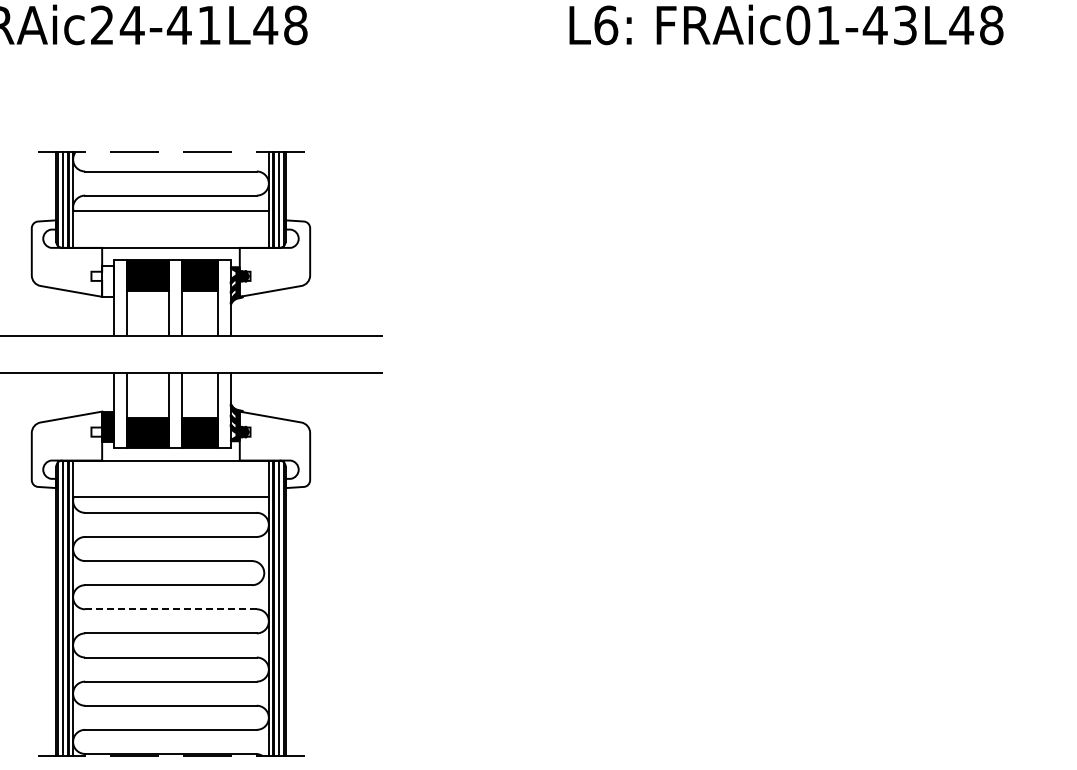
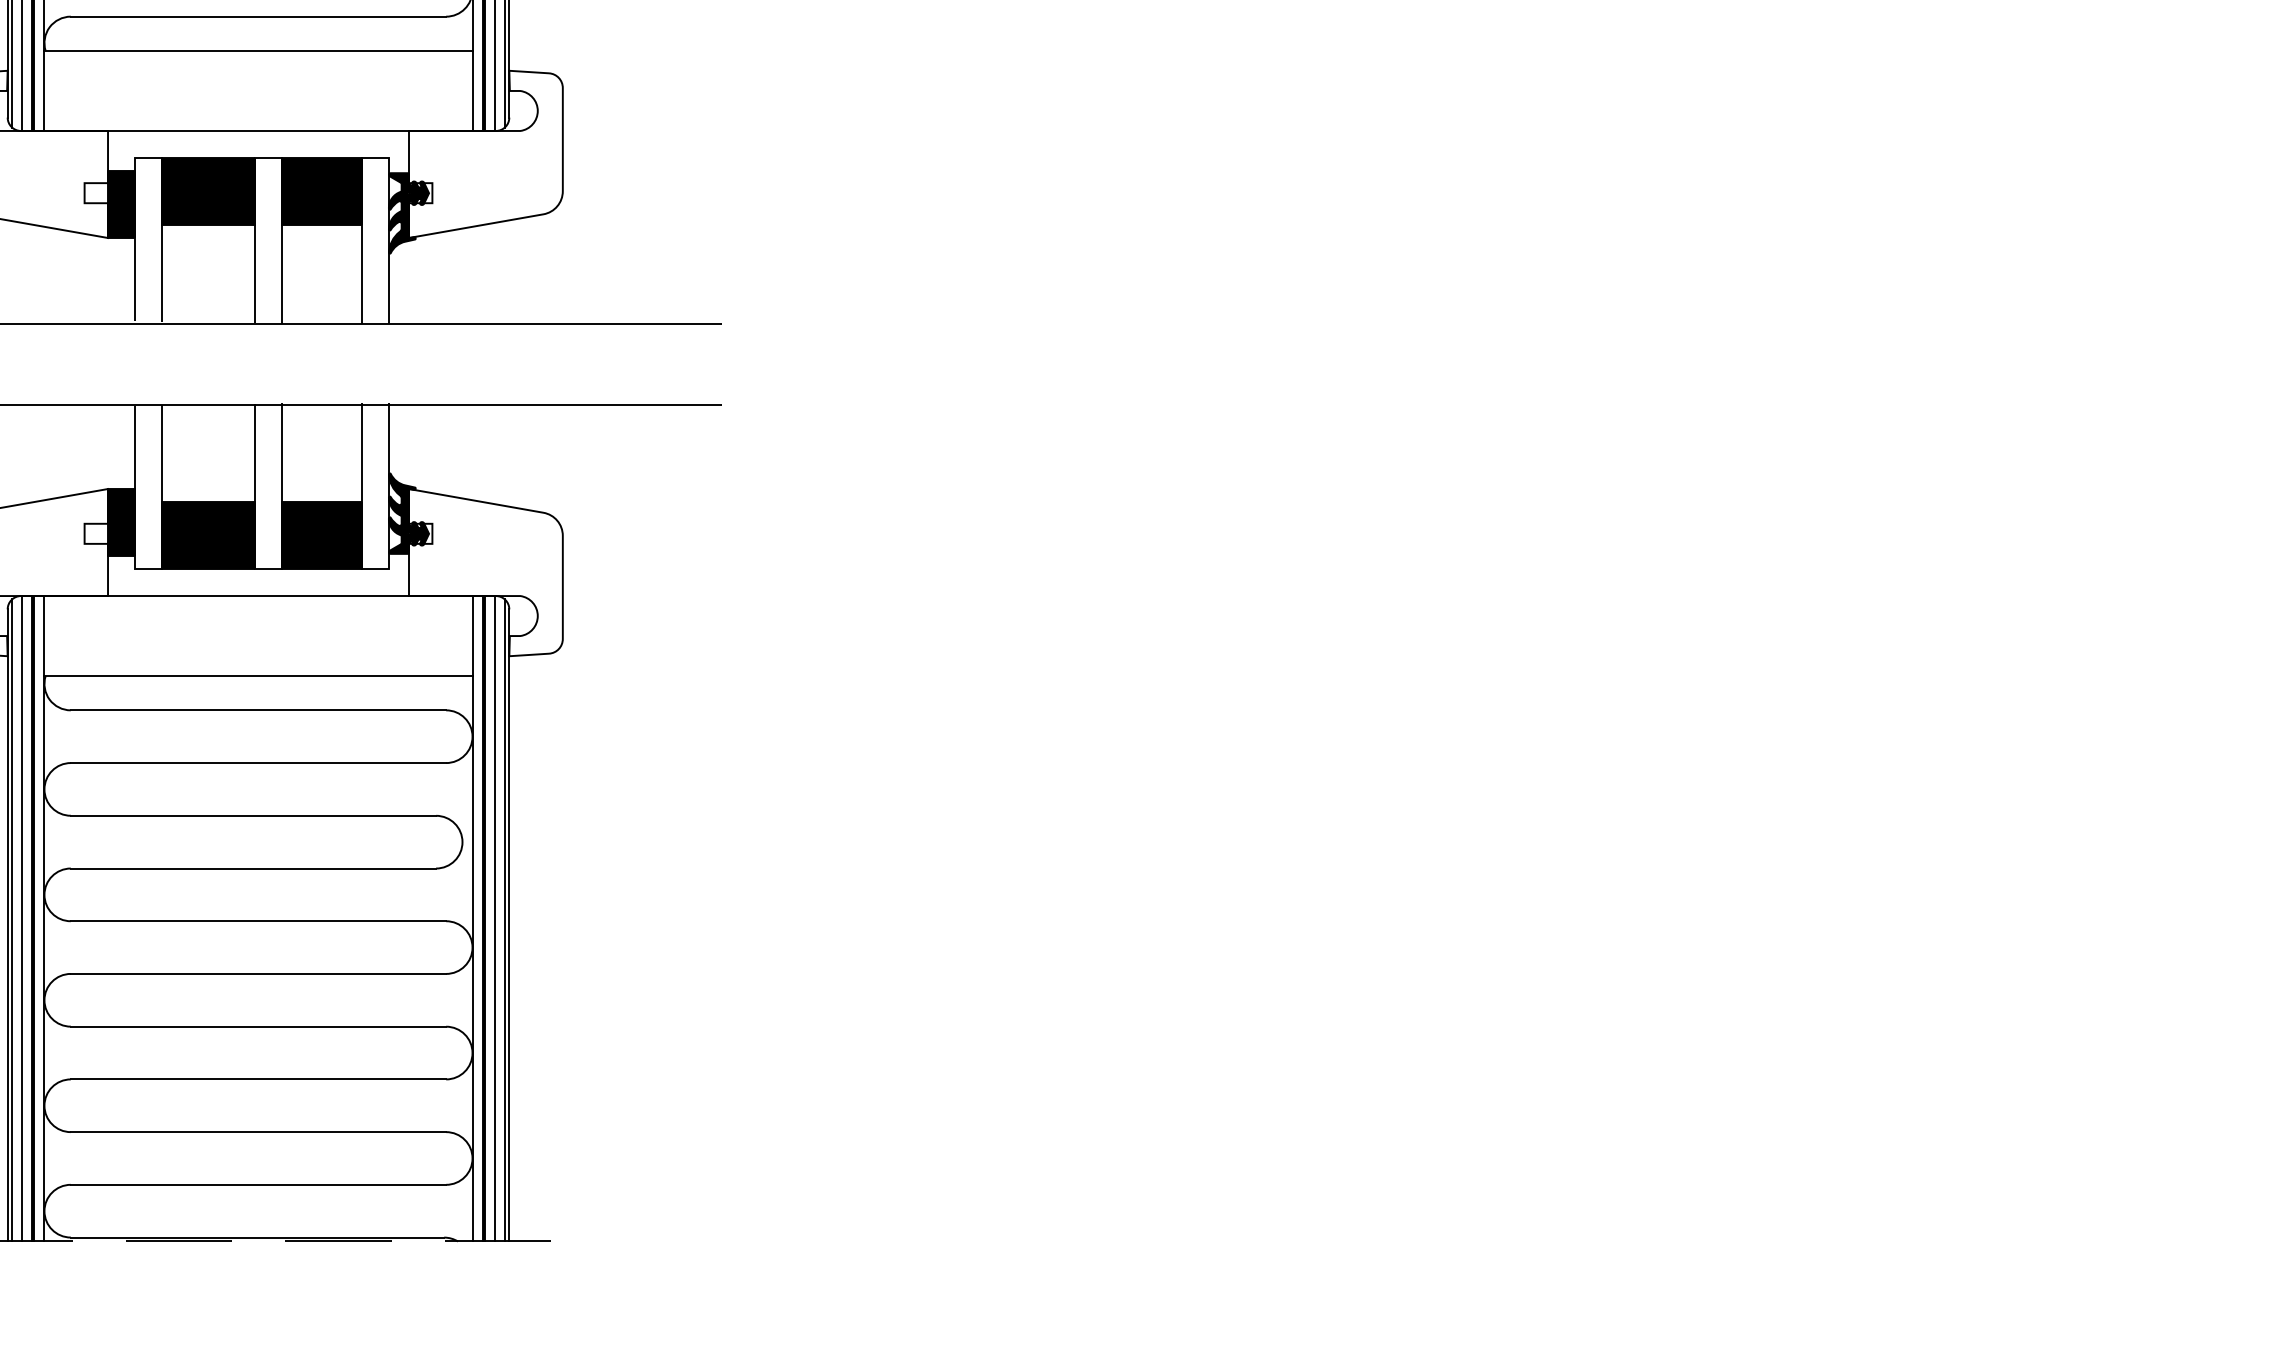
fill: (108, 281) -> (121, 204), added
line: (170, 609) -> (257, 921), dashed -> solid

